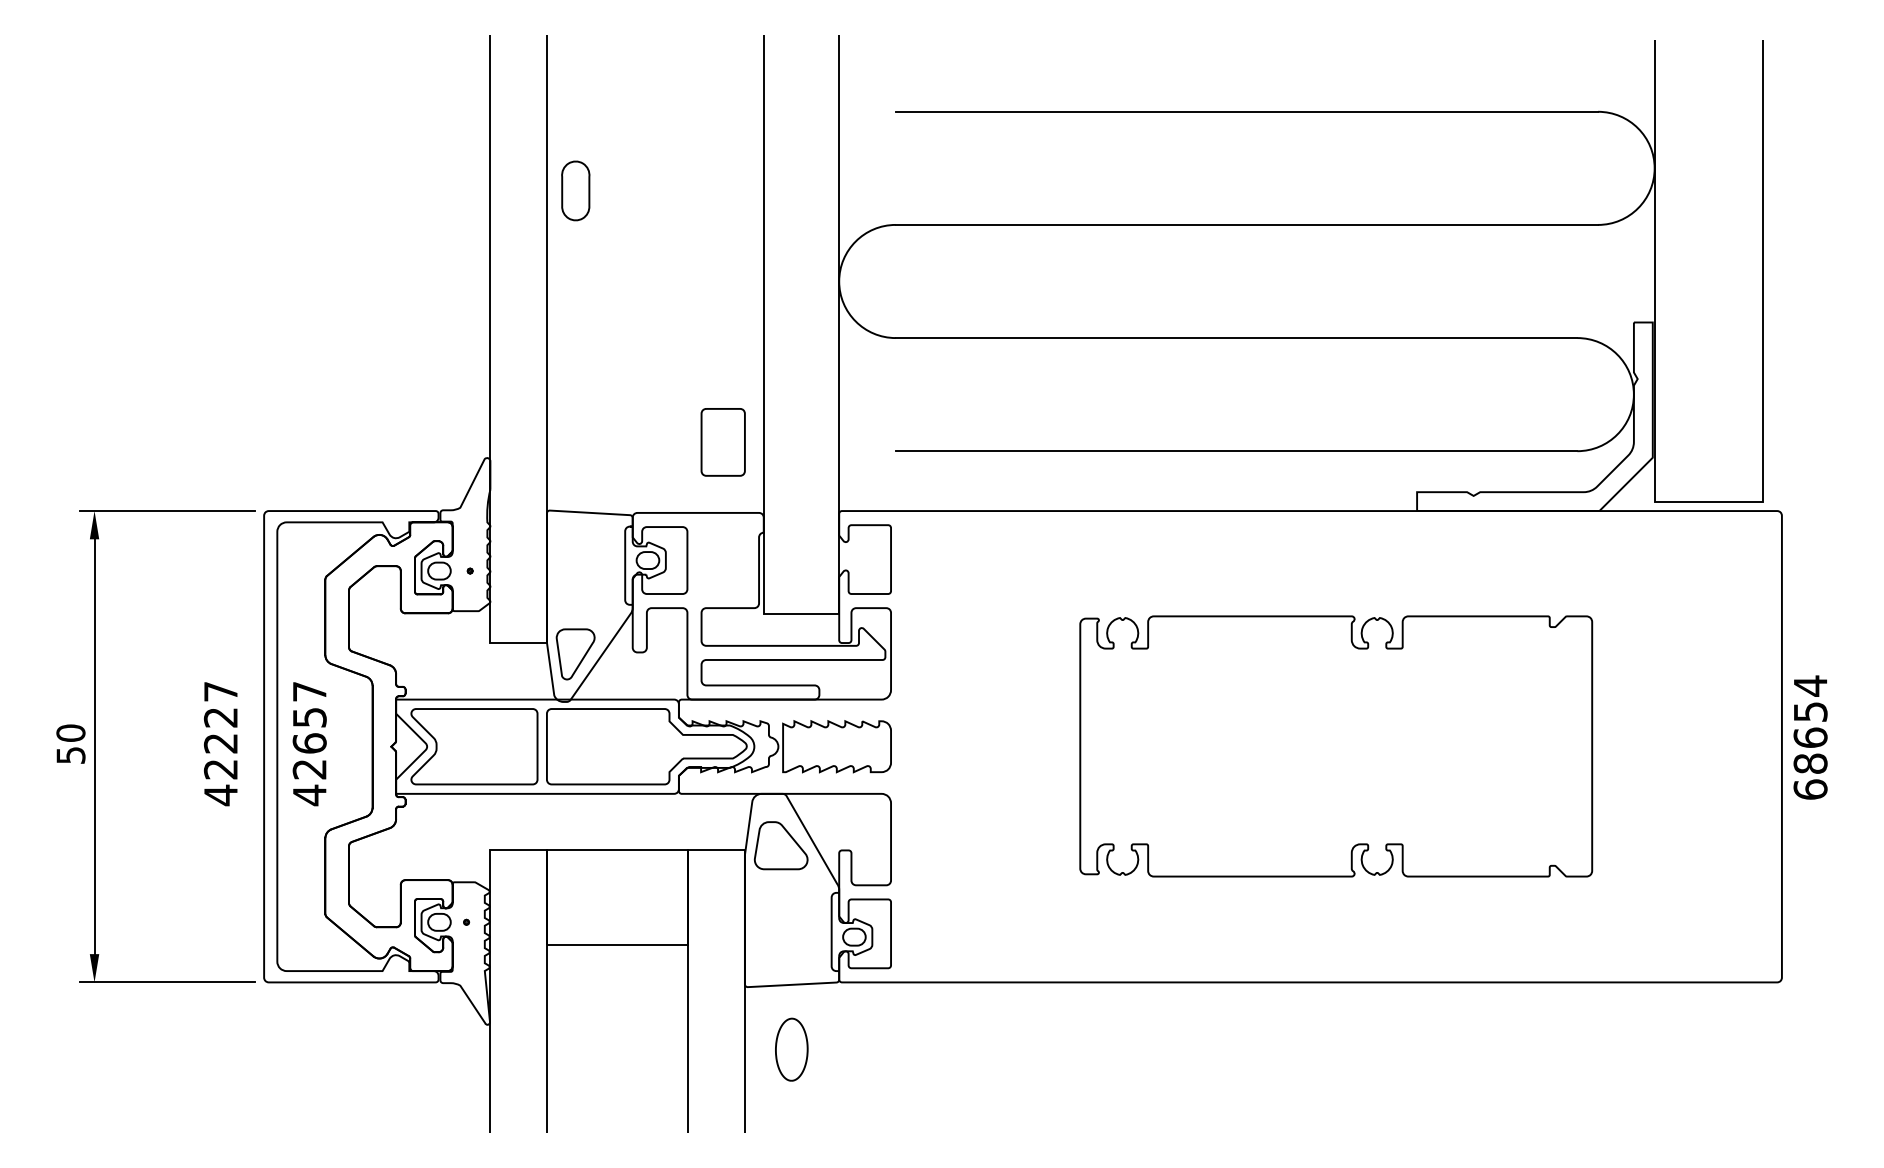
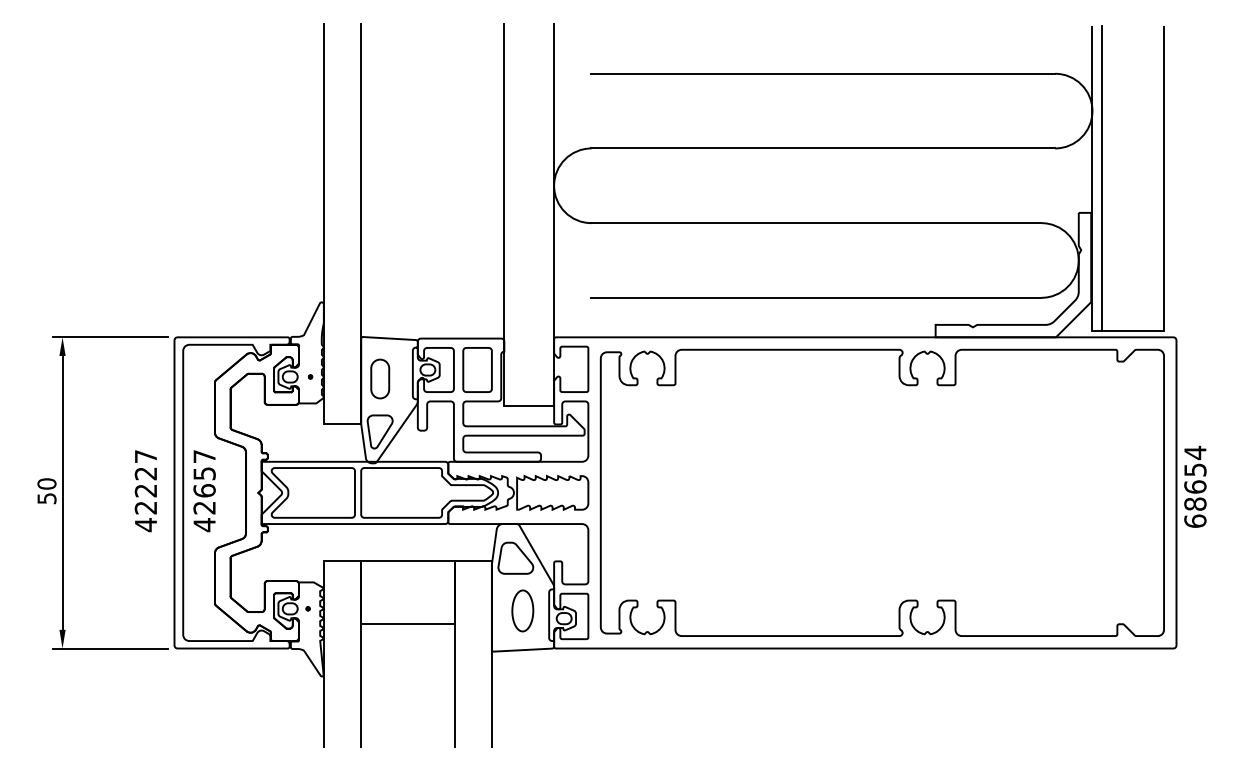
part: (576, 190) -> (380, 378), moved
line: (1668, 270) -> (1101, 178), added
part: (723, 441) -> (477, 369), moved
part: (1335, 746) -> (881, 492), size x1.67
part: (791, 1049) -> (522, 610), moved

